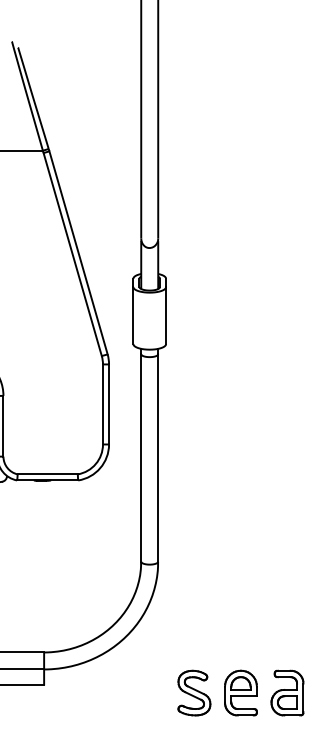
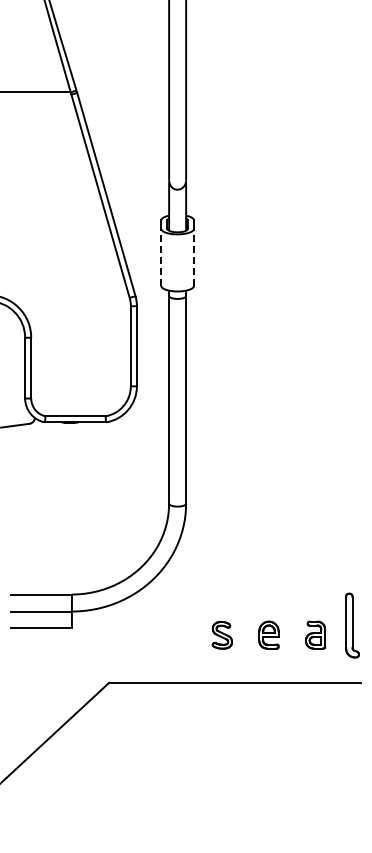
line: (133, 315) -> (161, 257), solid -> dashed
line: (166, 315) -> (194, 257), solid -> dashed
part: (240, 692) -> (268, 634), size x0.6
part: (287, 692) -> (315, 634), size x0.6
part: (194, 693) -> (222, 635), size x0.6

